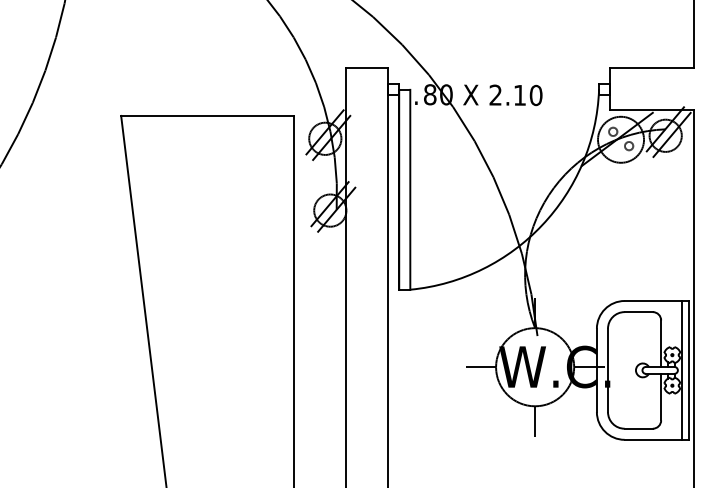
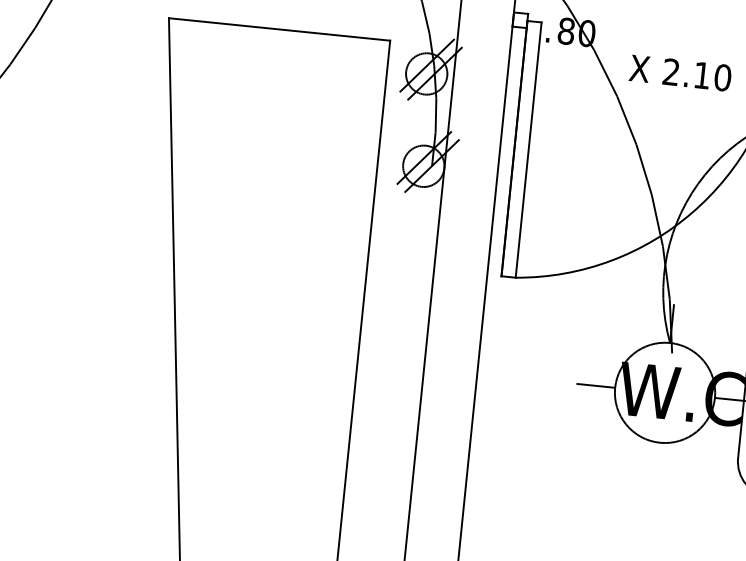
text: (502, 95) -> (679, 73), moved
line: (535, 421) -> (658, 462), removed

